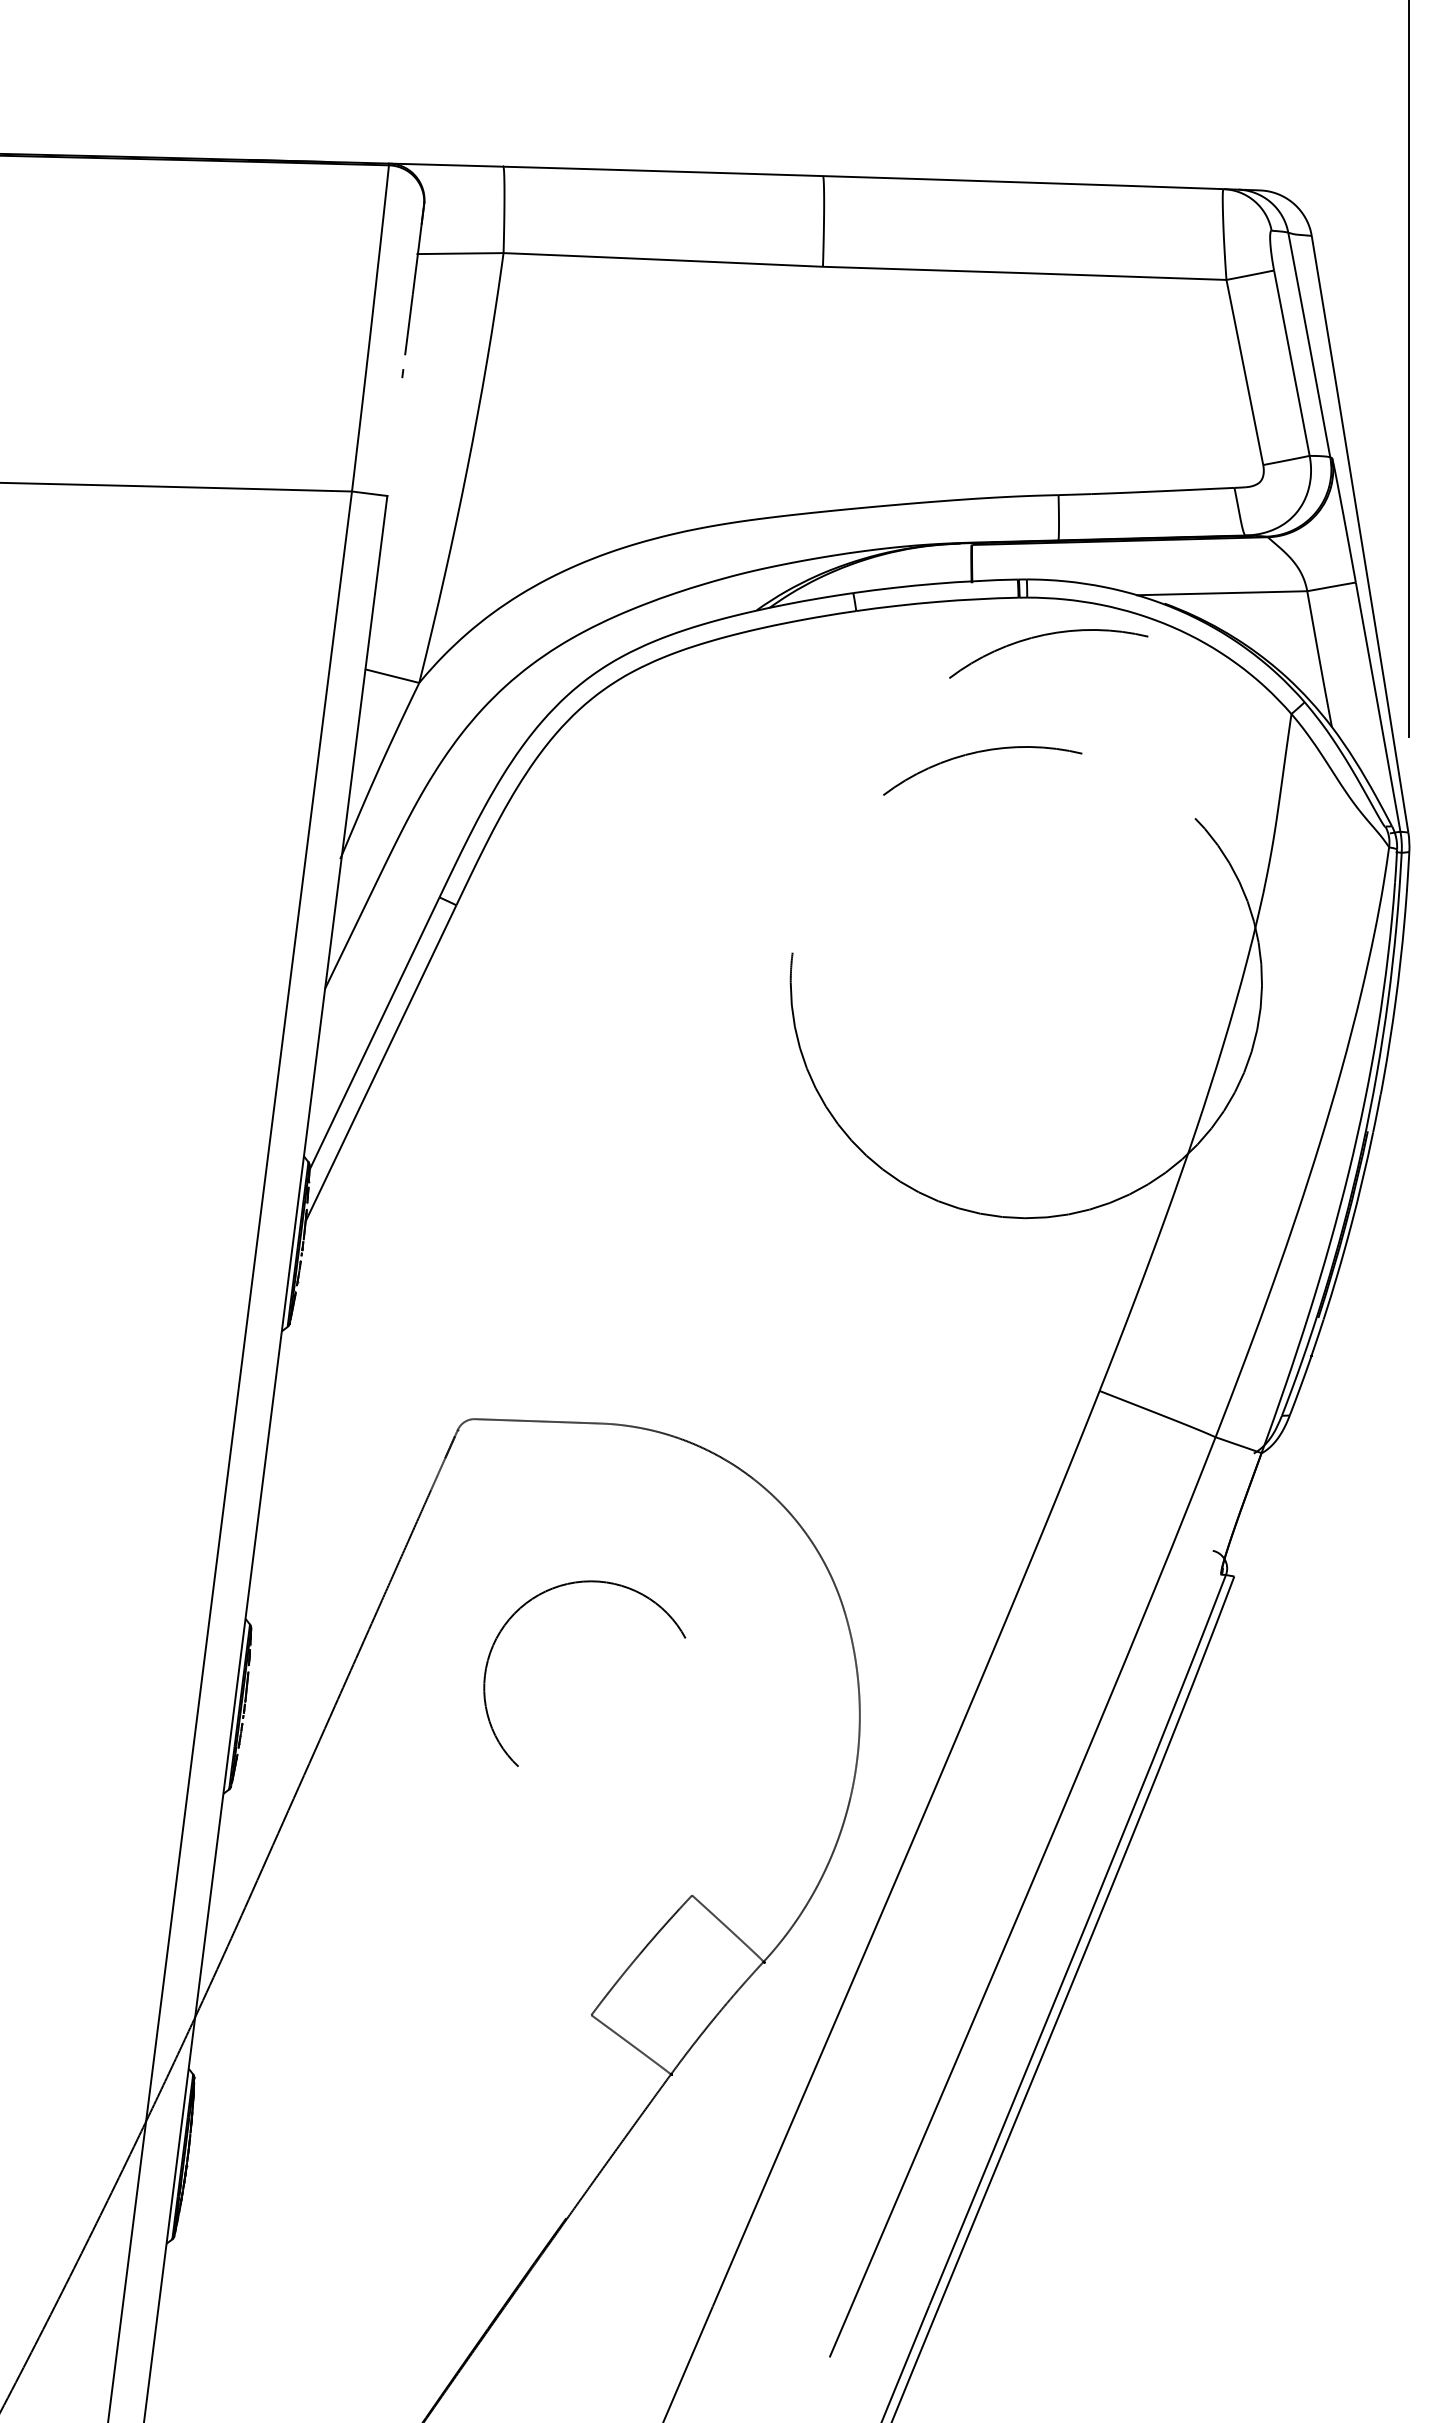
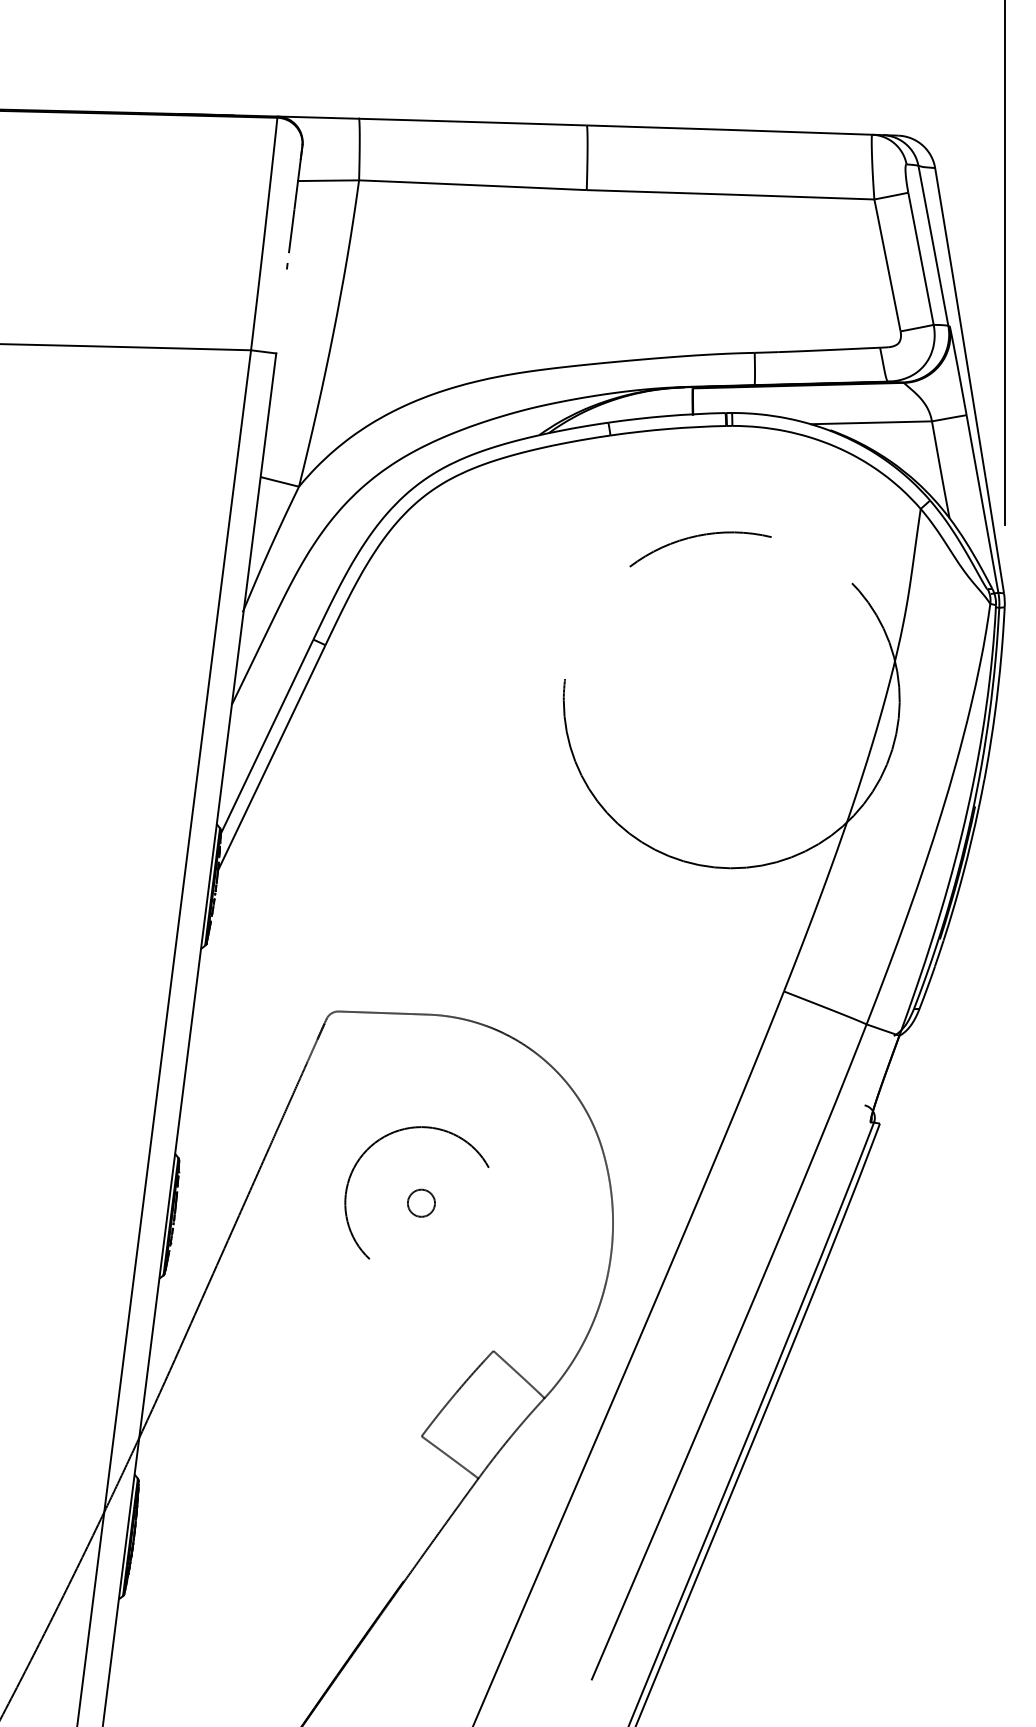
arc: (1048, 635) -> (747, 452), removed
circle: (590, 1688) -> (421, 1203), added

